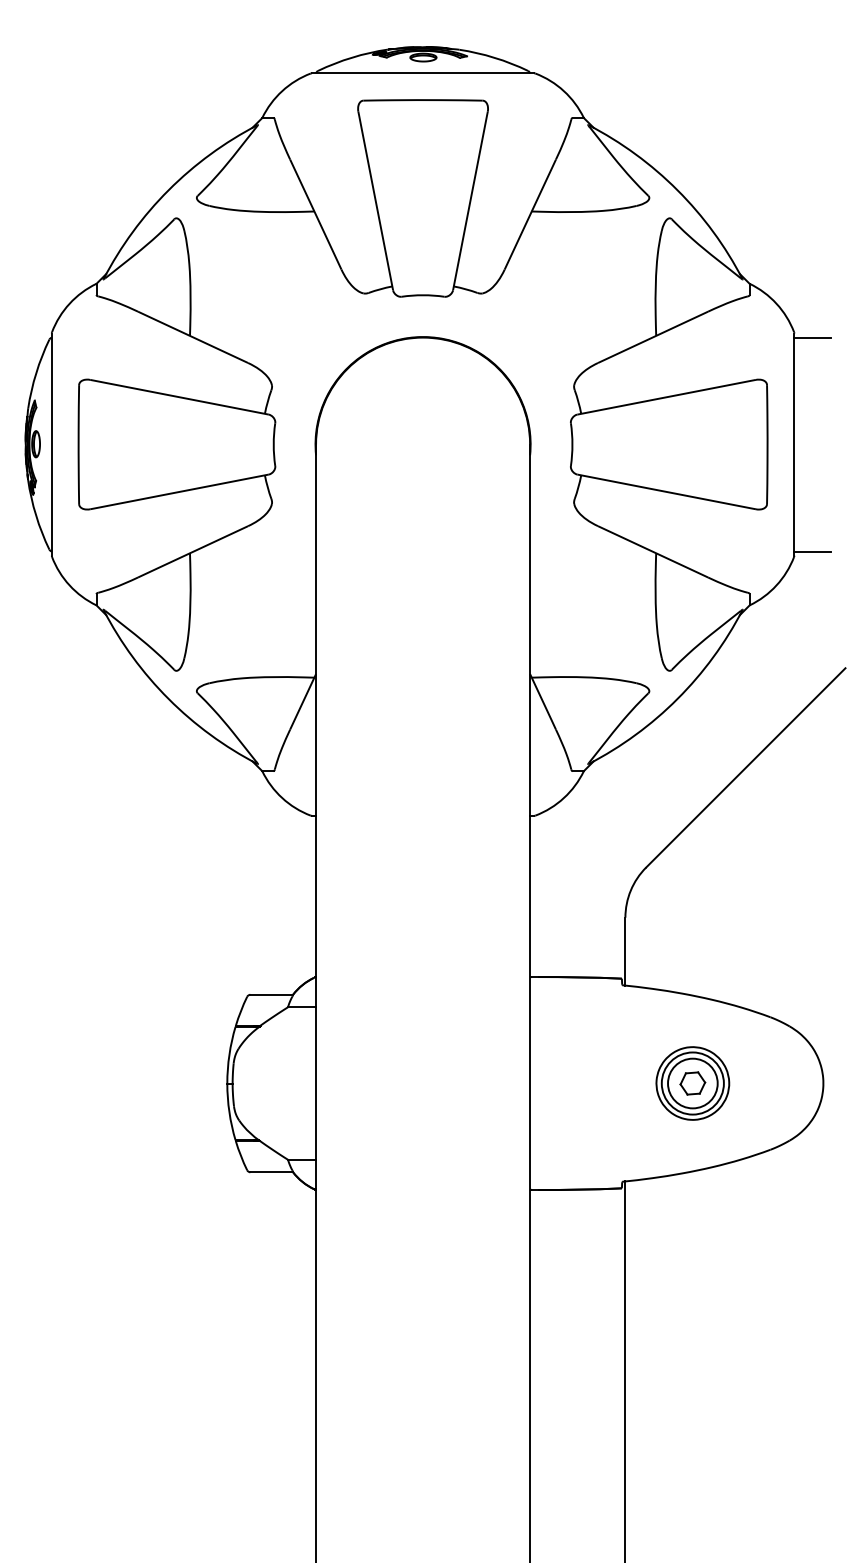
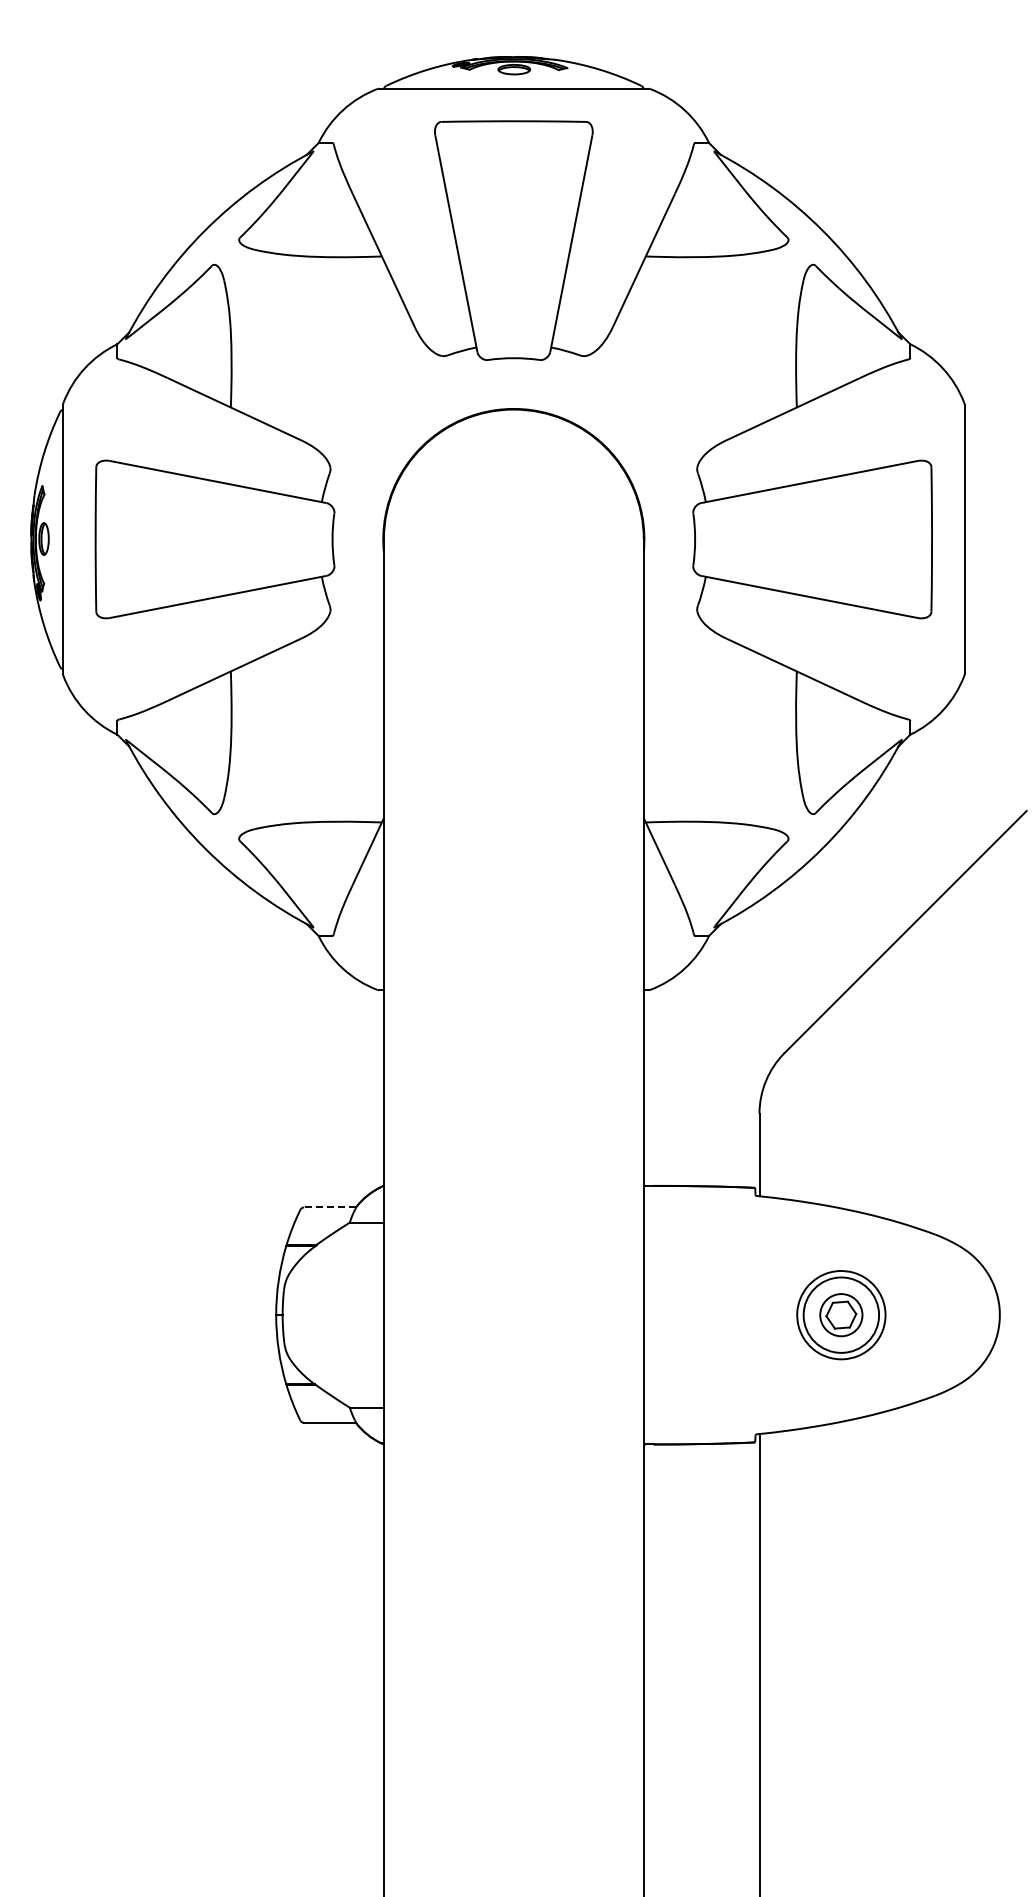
line: (812, 337) -> (986, 409), removed
line: (812, 551) -> (986, 669), removed
line: (272, 994) -> (330, 1207), solid -> dashed
circle: (692, 1083) -> (841, 1315), size x0.7

